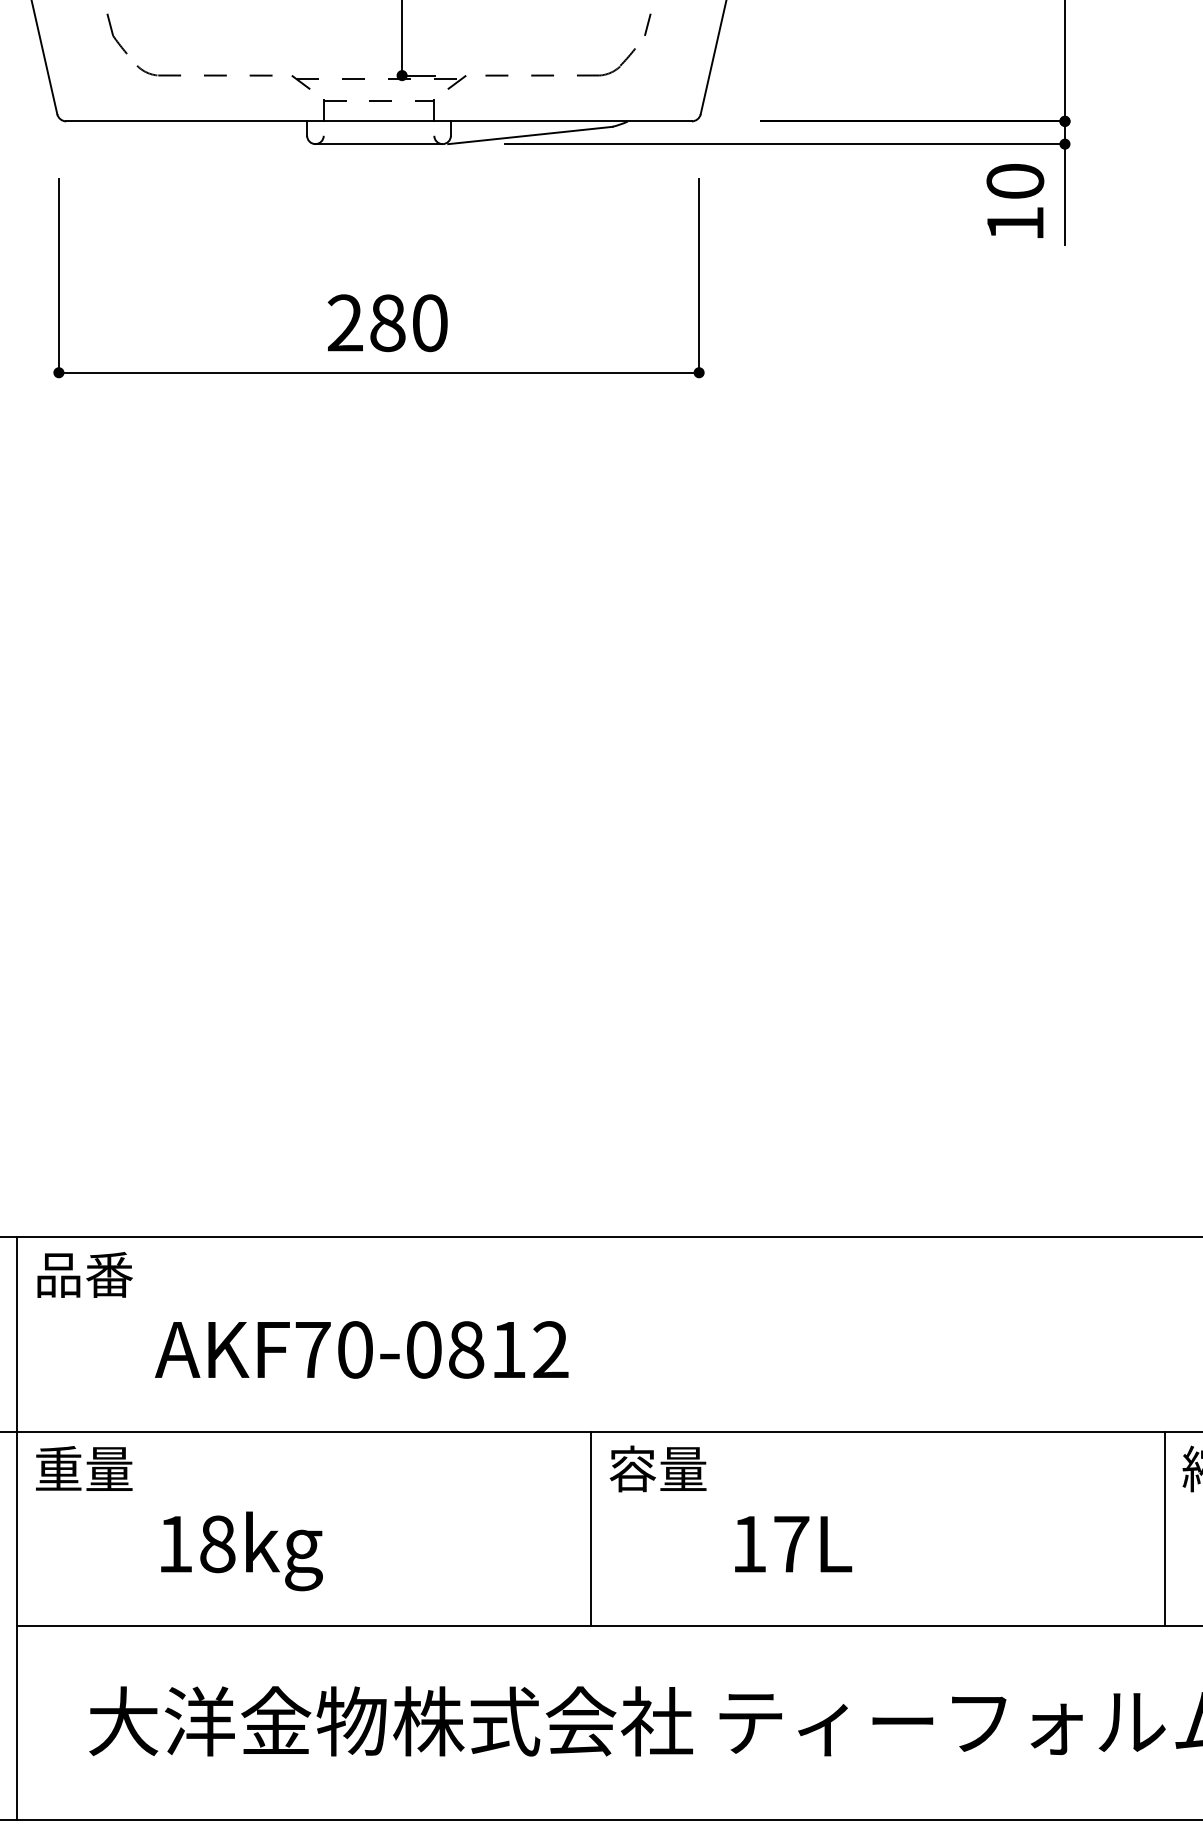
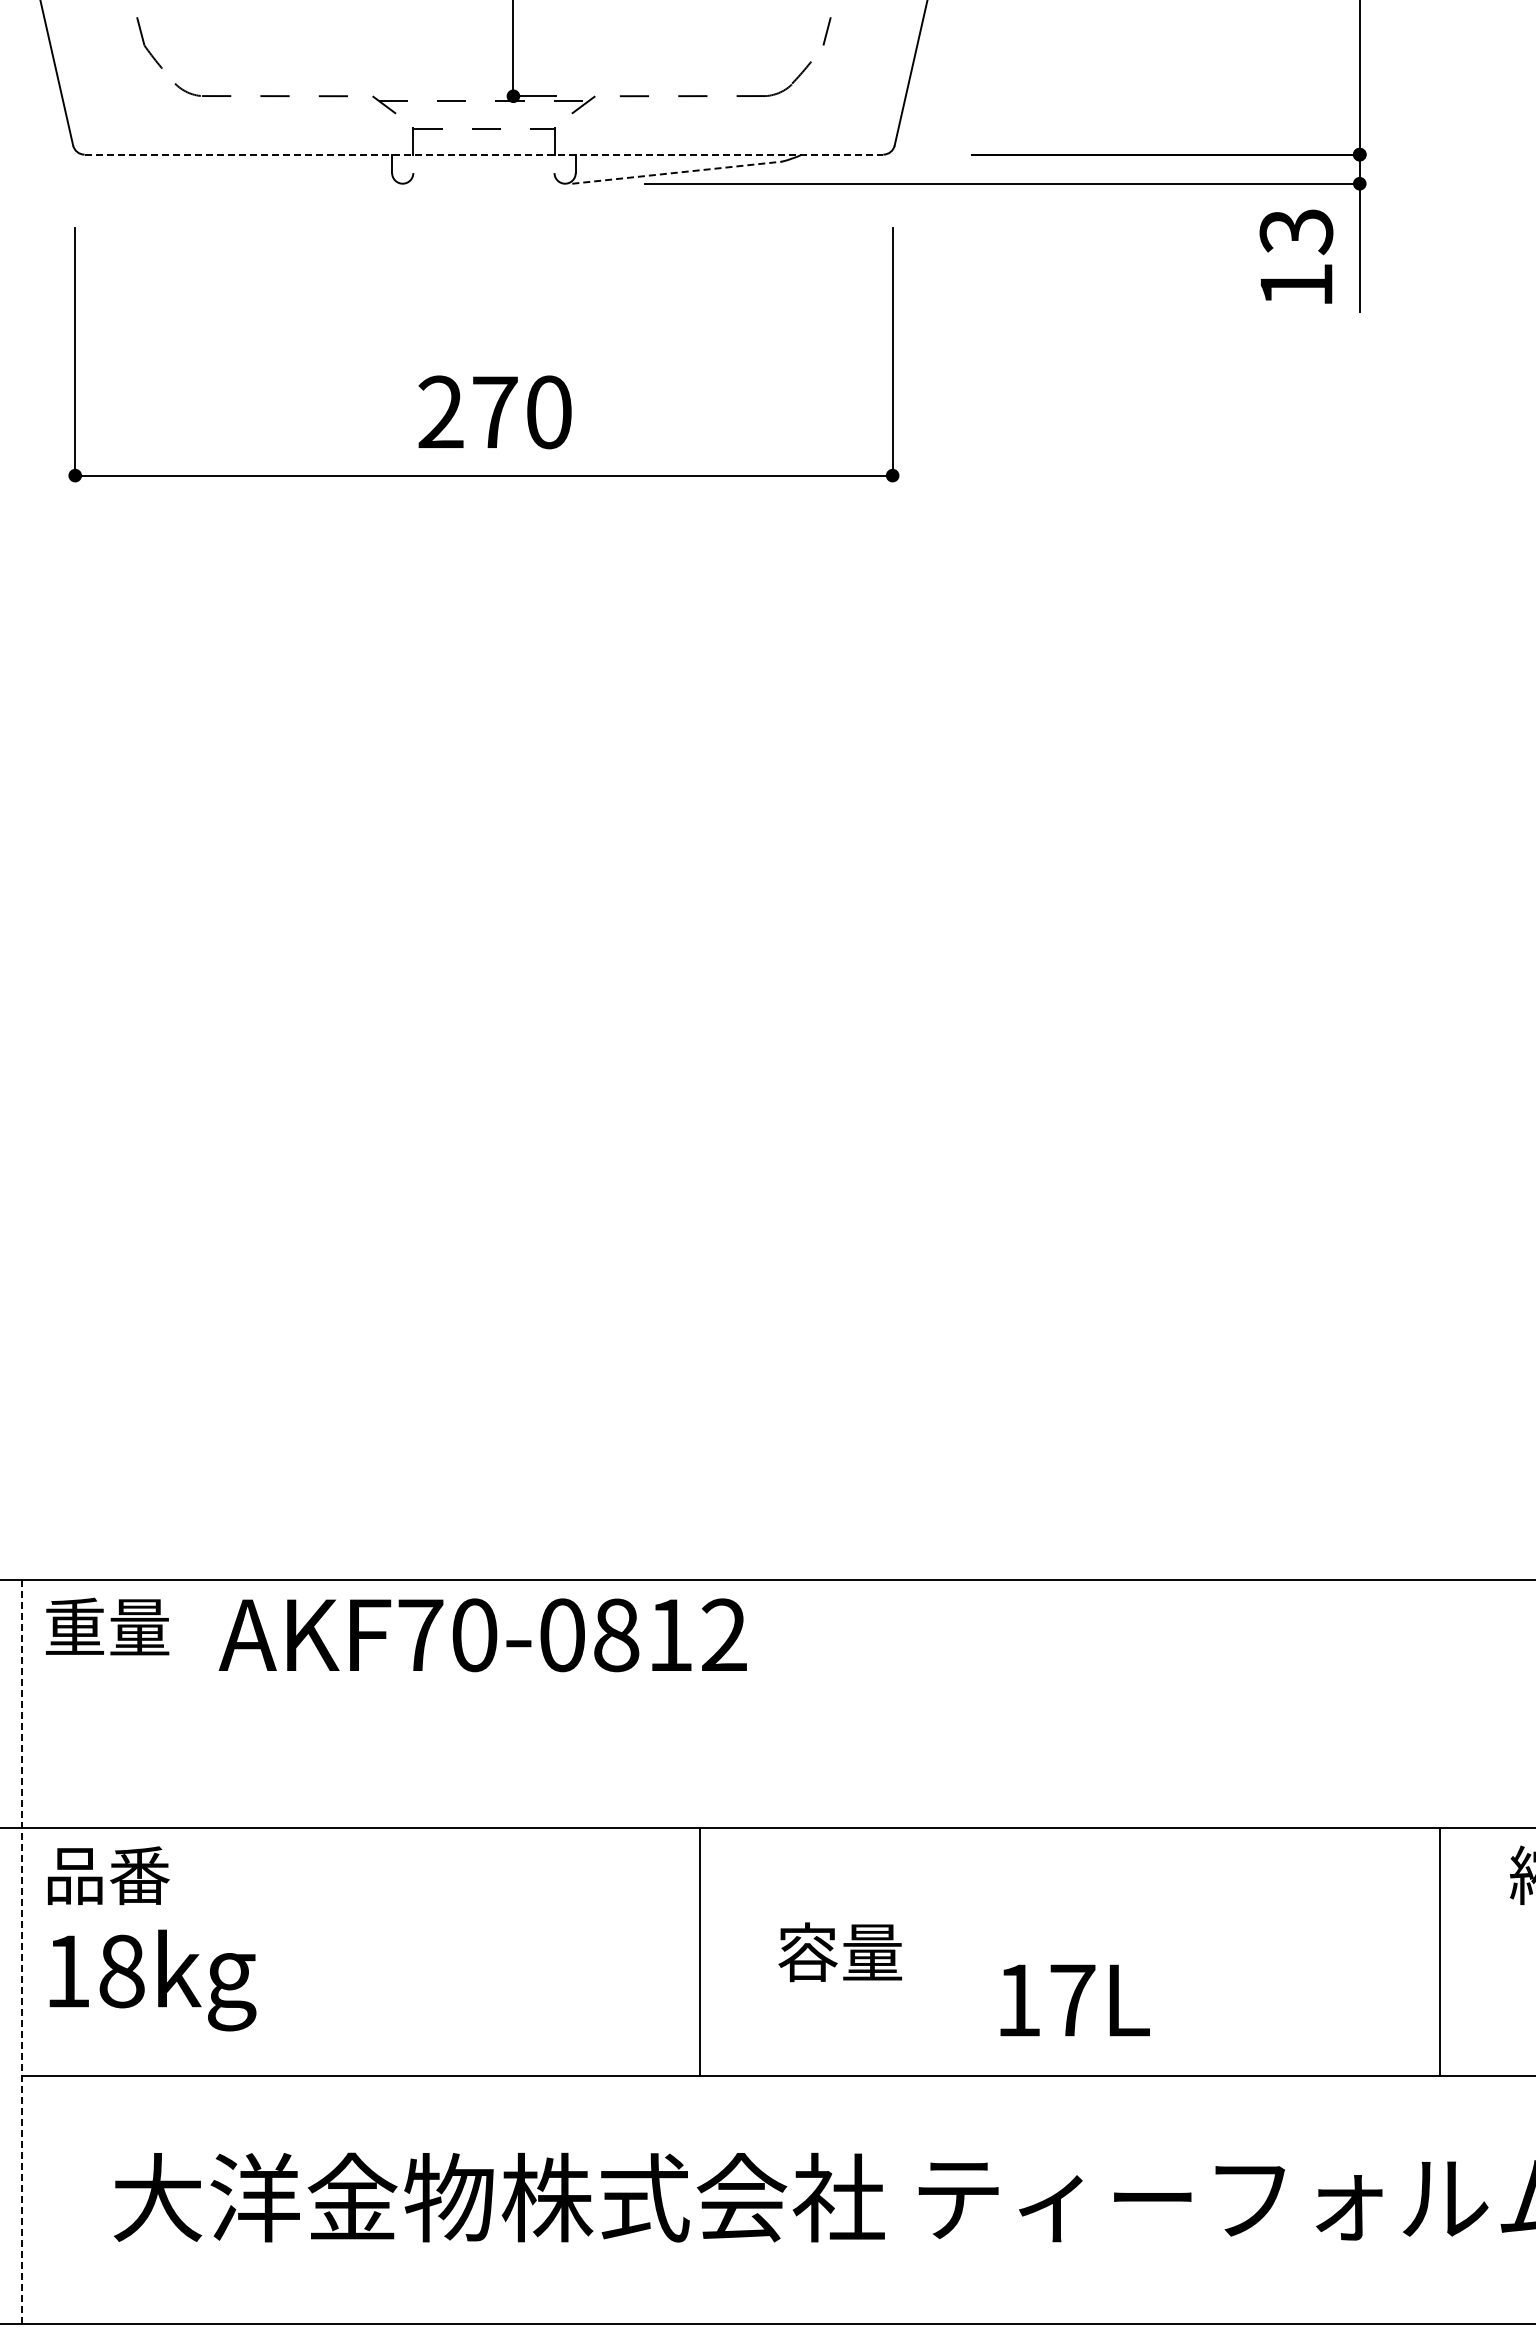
line: (379, 121) -> (484, 154), solid -> dashed
line: (530, 135) -> (677, 172), solid -> dashed
line: (378, 143) -> (483, 183), removed
text: (1015, 182) -> (1296, 232), 10 -> 13
text: (388, 323) -> (495, 412), 280 -> 270
text: (84, 1274) -> (107, 1626), 品番 -> 重量
text: (361, 1350) -> (482, 1635), moved
text: (84, 1469) -> (107, 1875), 重量 -> 品番
text: (657, 1469) -> (839, 1952), moved
line: (17, 1528) -> (22, 1951), solid -> dashed
line: (590, 1528) -> (699, 1951), moved
line: (1165, 1528) -> (1439, 1951), moved
text: (792, 1544) -> (1074, 2000), moved
text: (241, 1551) -> (152, 1980), moved

